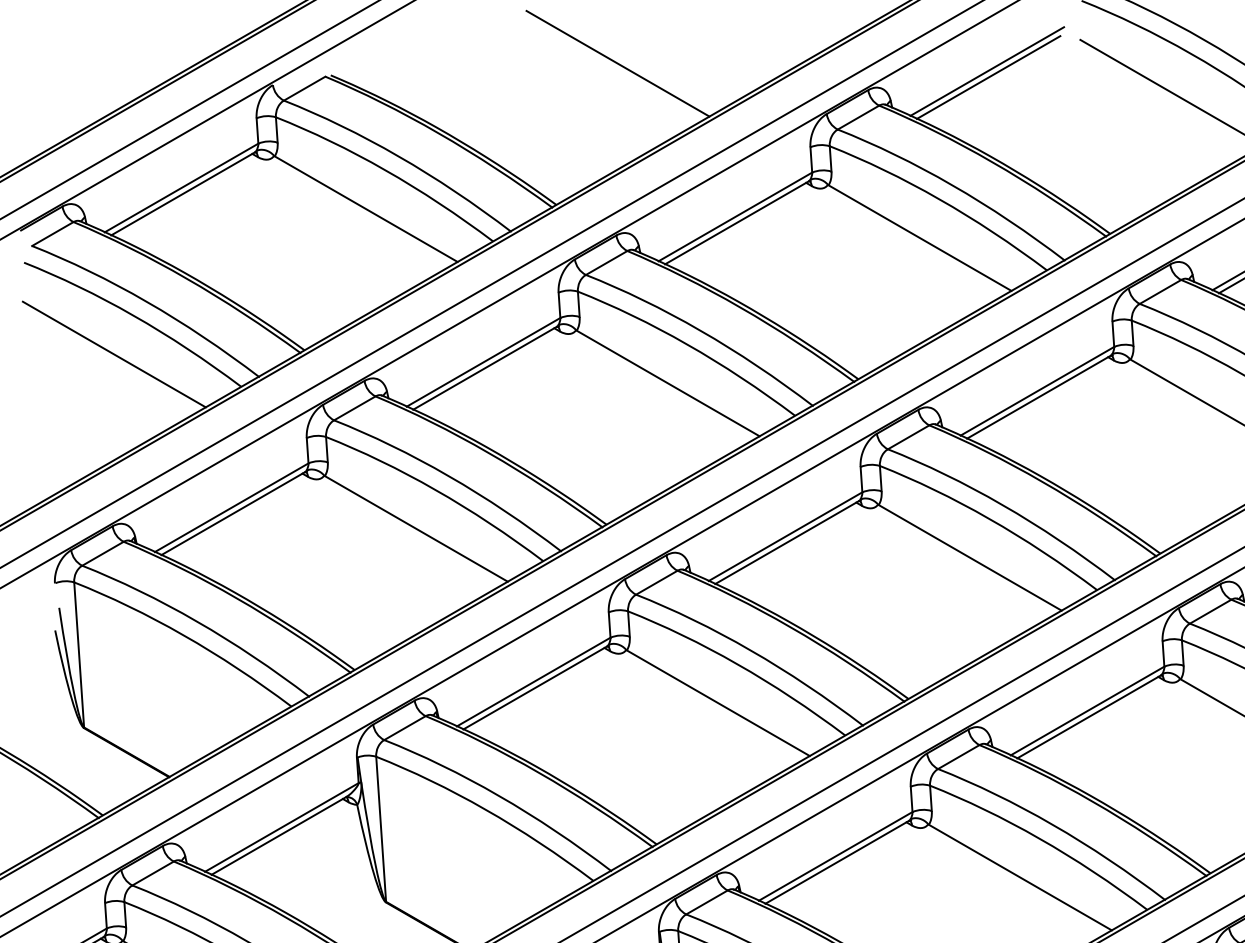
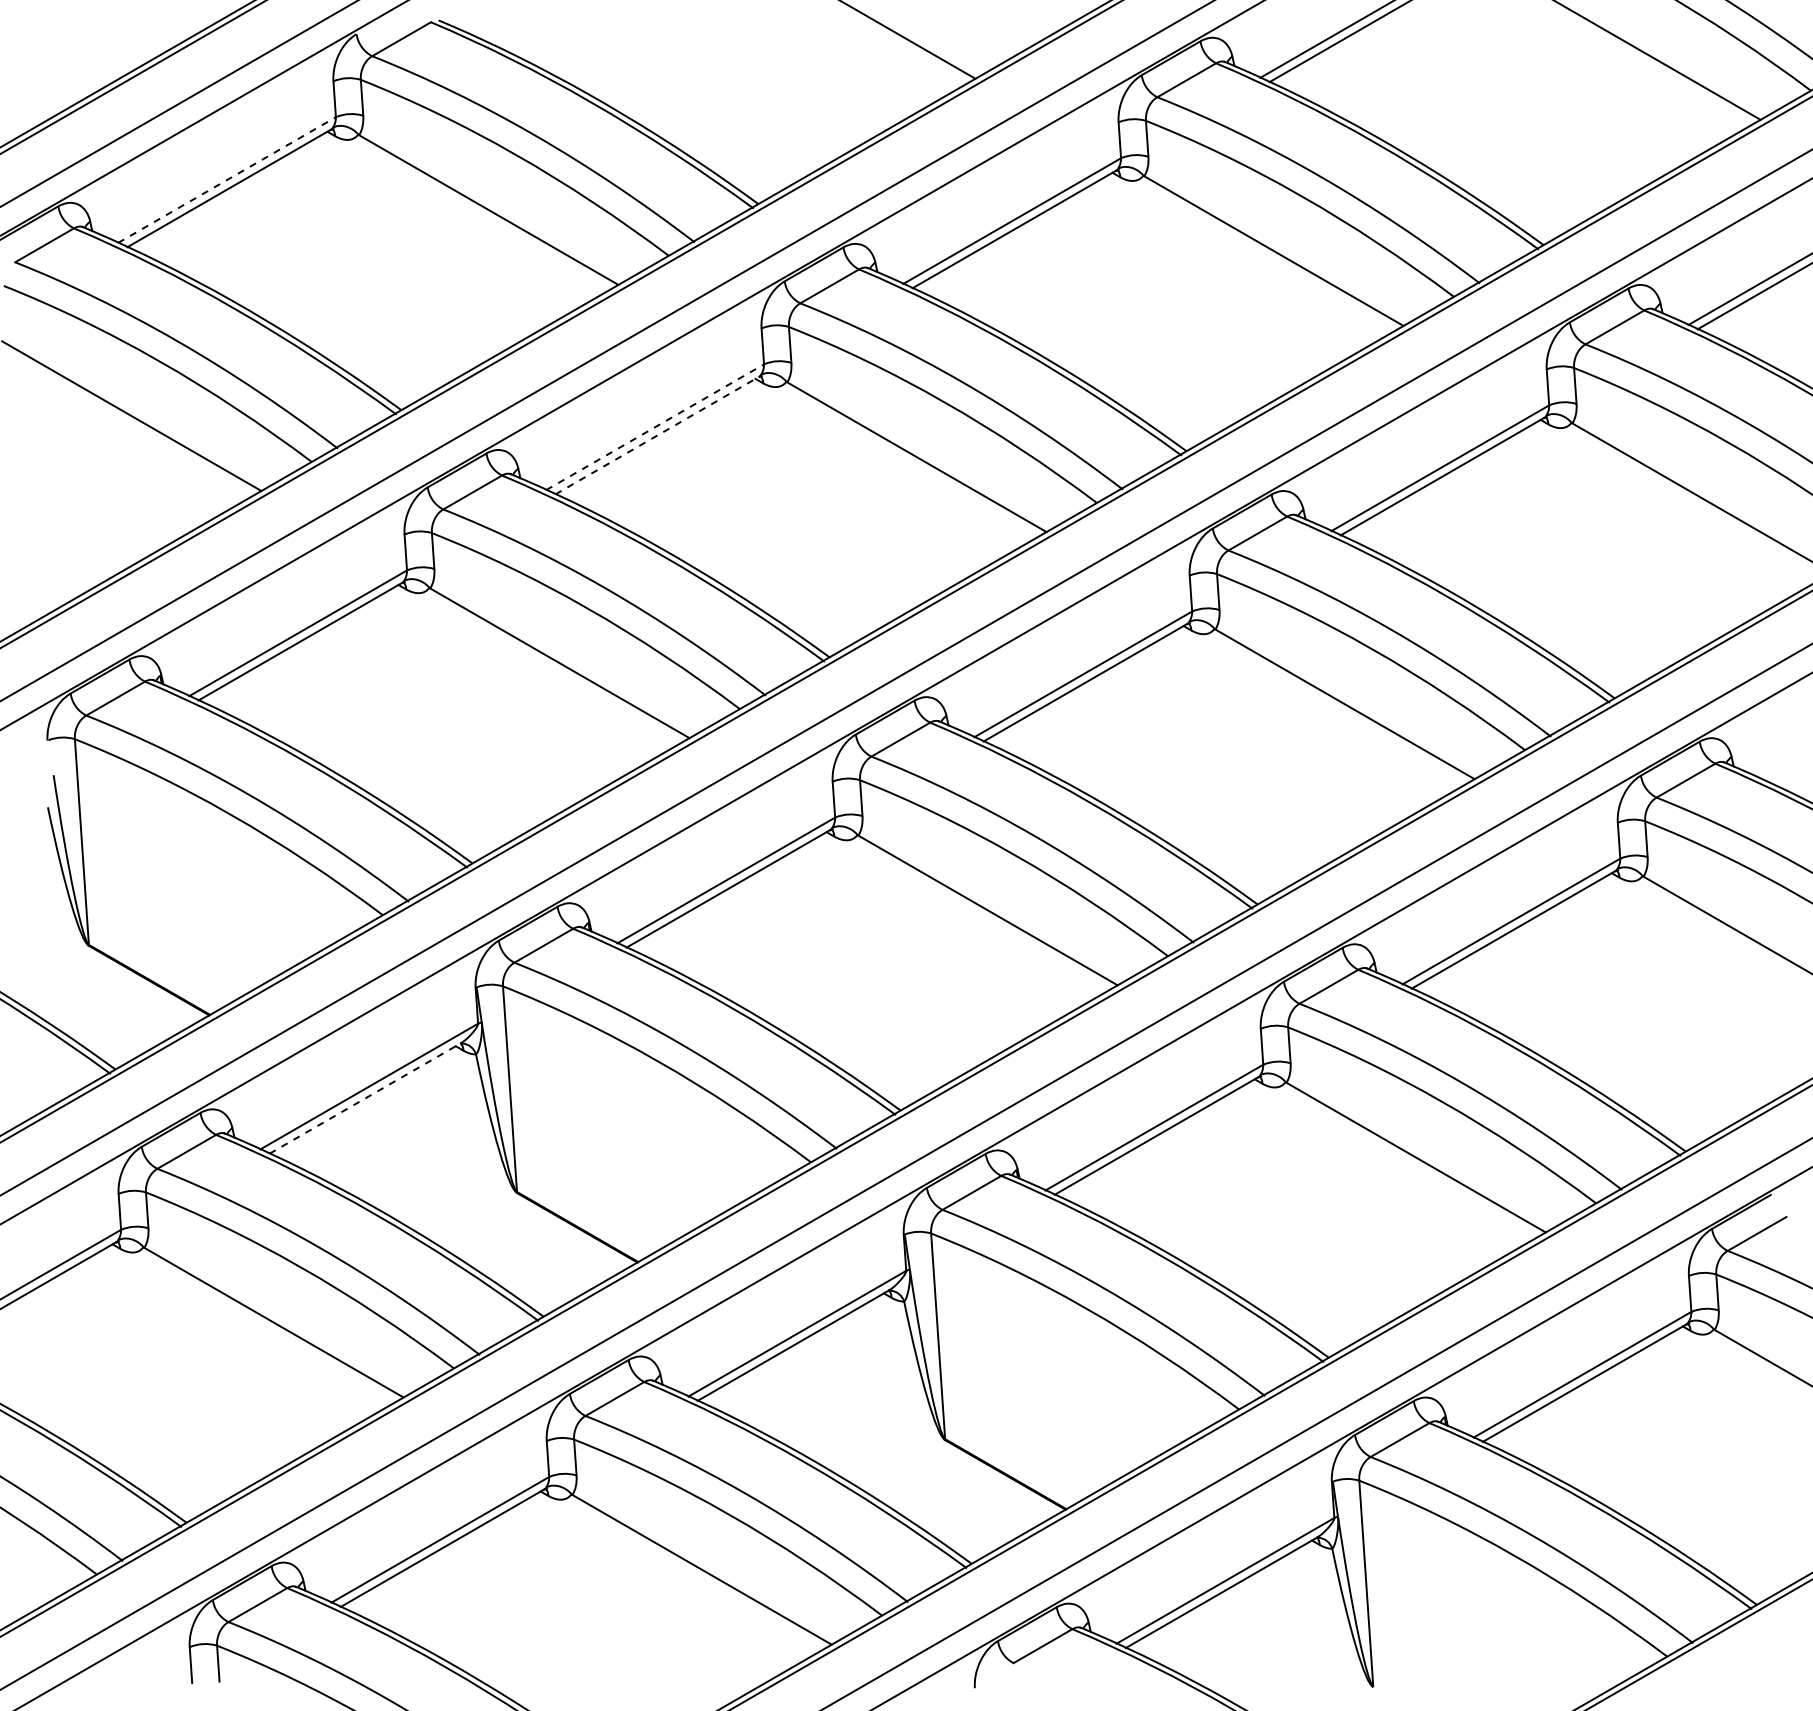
line: (181, 188) -> (227, 180), solid -> dashed
line: (483, 362) -> (655, 427), solid -> dashed
line: (485, 368) -> (657, 435), solid -> dashed
line: (279, 835) -> (365, 1098), solid -> dashed

